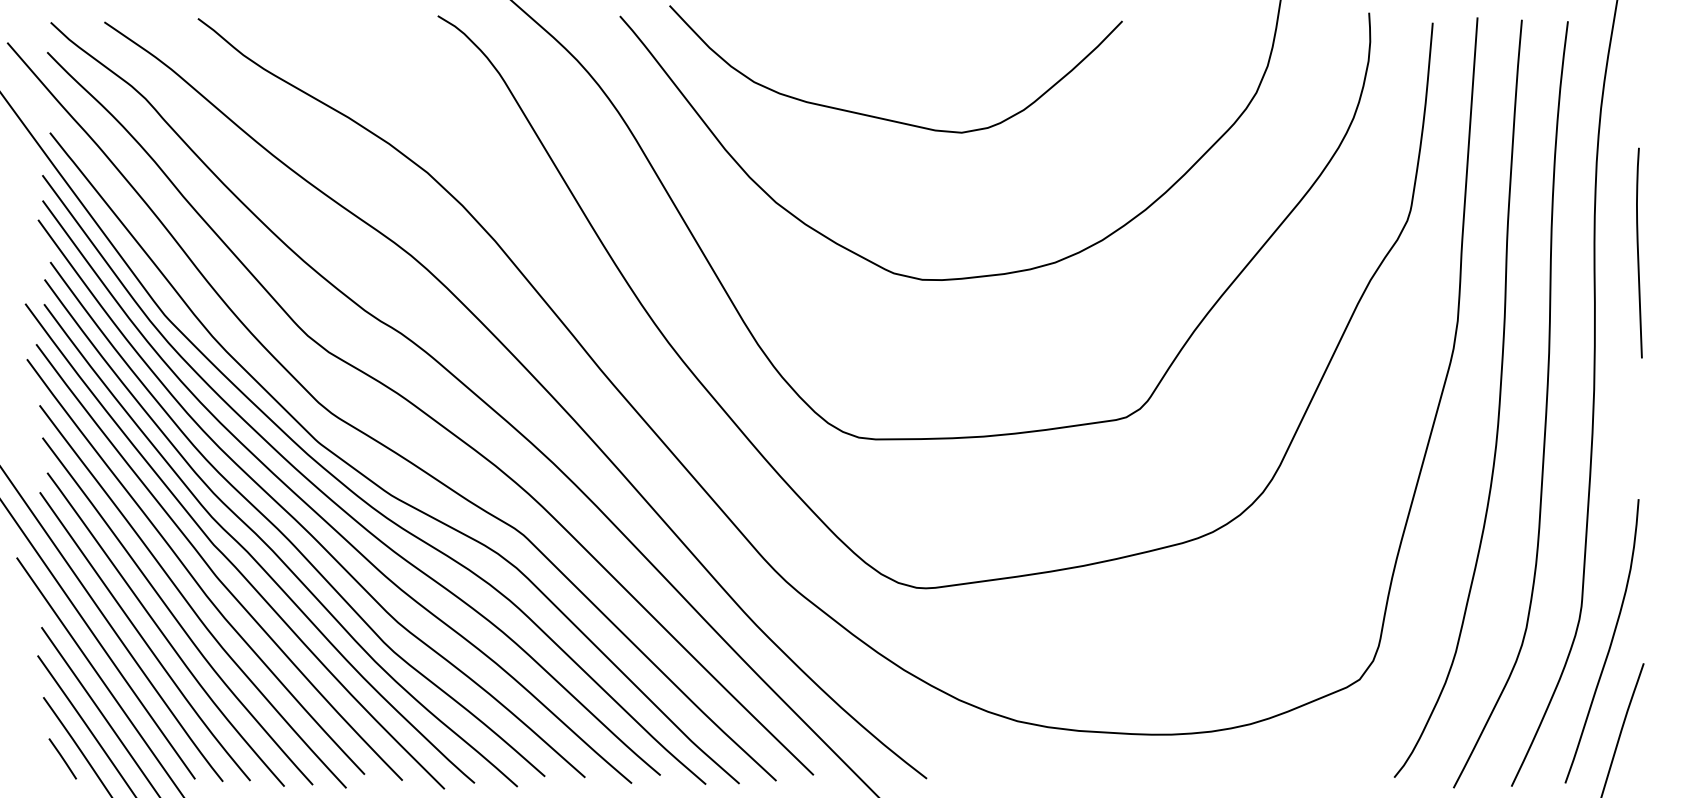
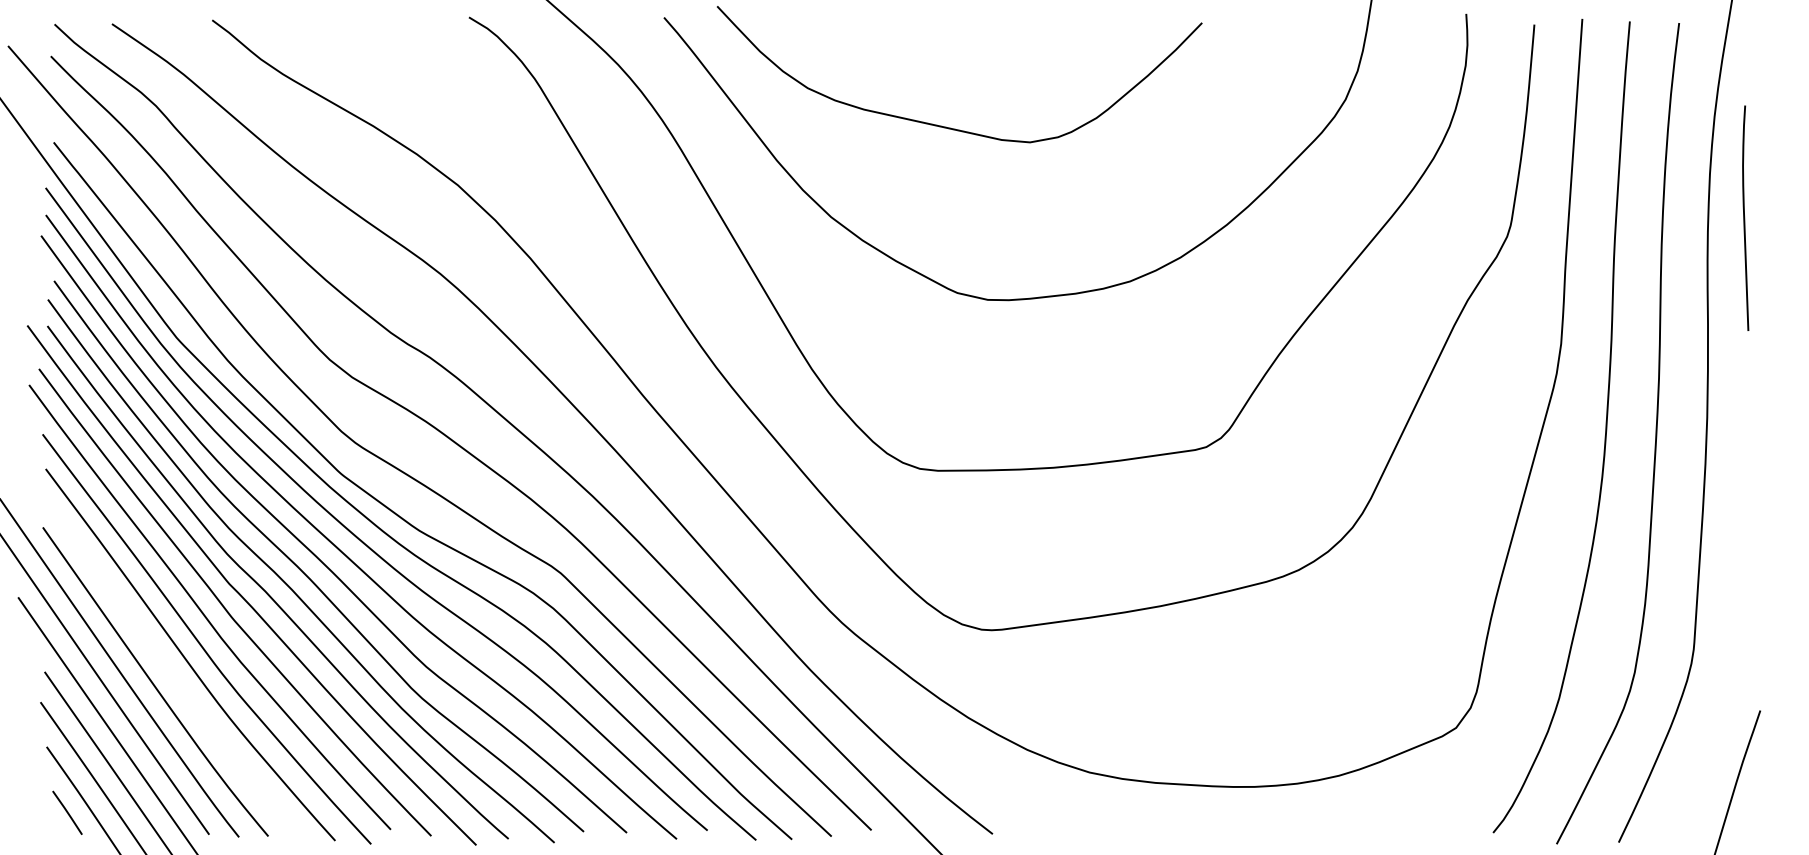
curve: (1639, 252) -> (1745, 217), moved
curve: (162, 631) -> (174, 676), removed
curve: (1610, 642) -> (1724, 688), removed

